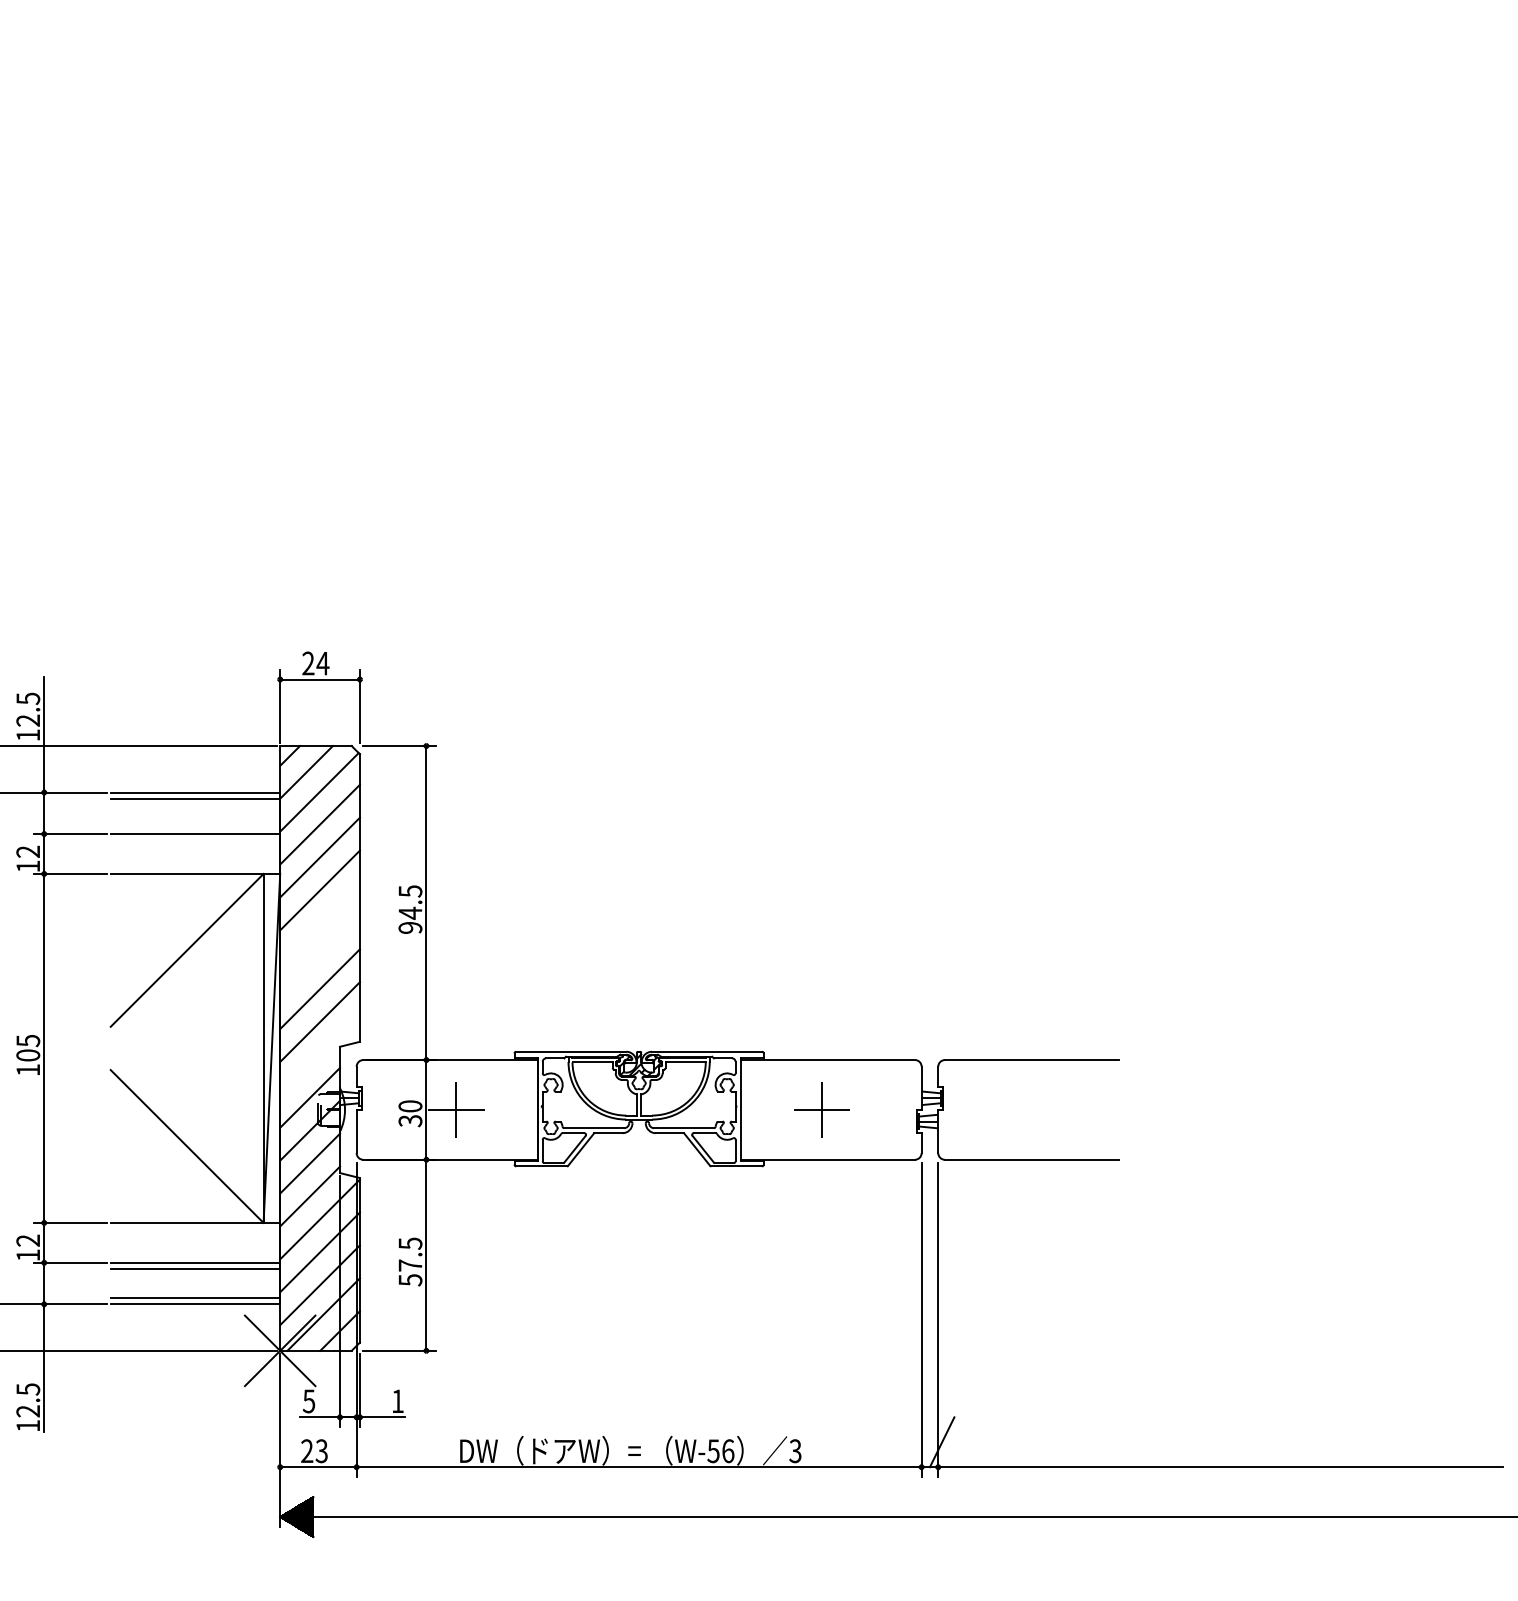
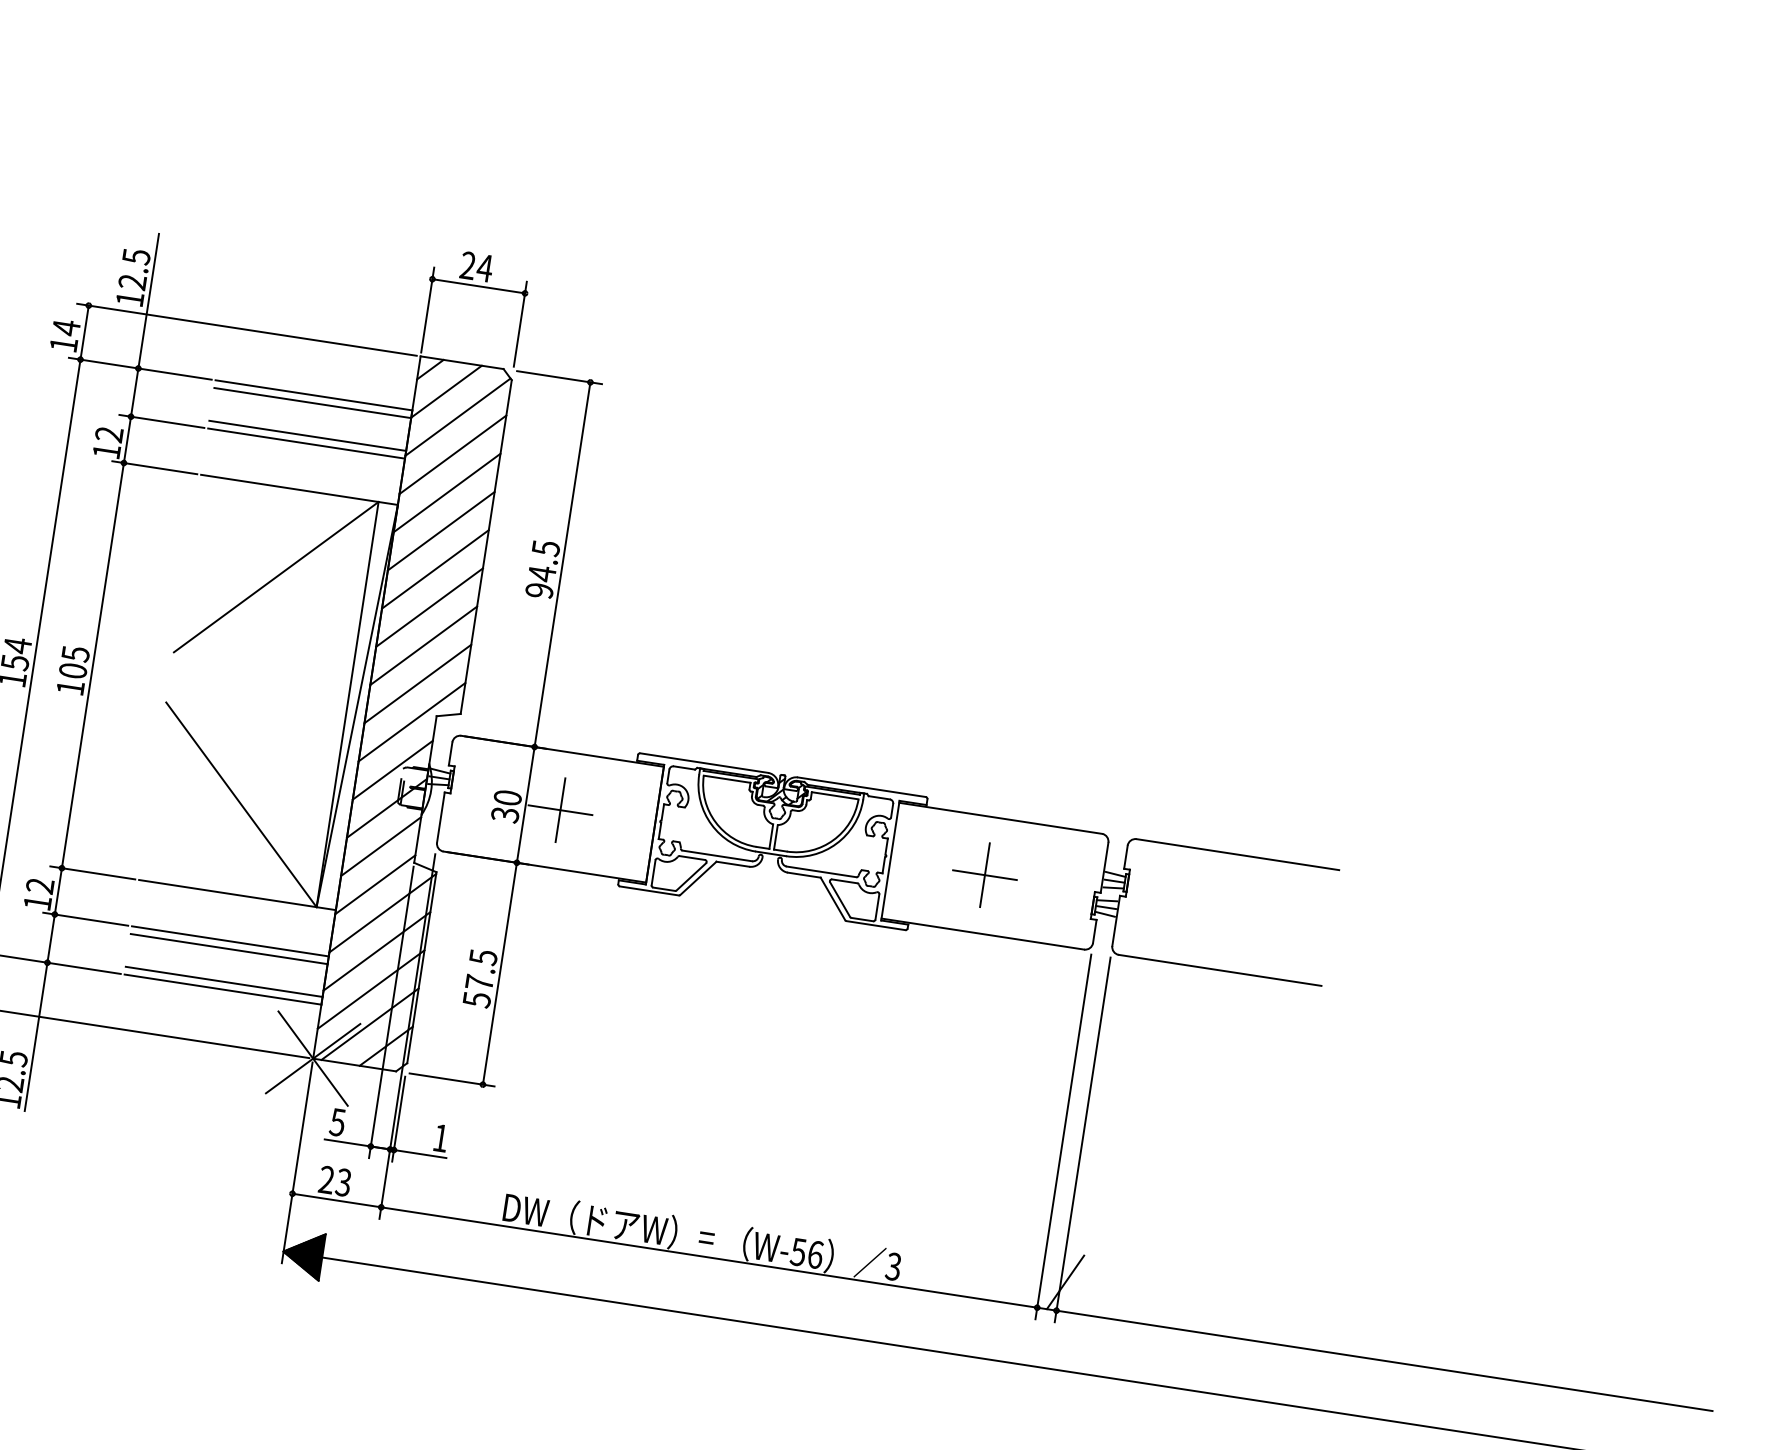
line: (195, 827) -> (307, 435), added
line: (319, 923) -> (434, 569), added
line: (319, 956) -> (428, 607), added
line: (319, 1054) -> (411, 721), added

